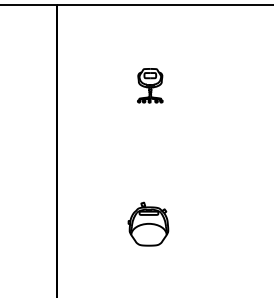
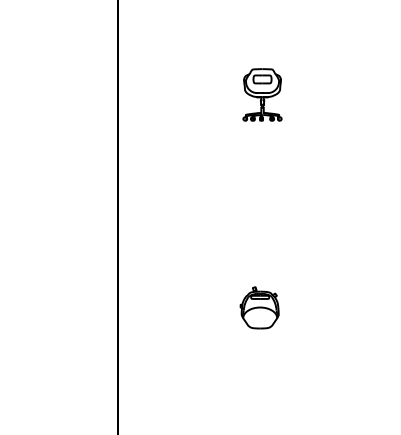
part: (148, 224) -> (259, 308), size x0.62

